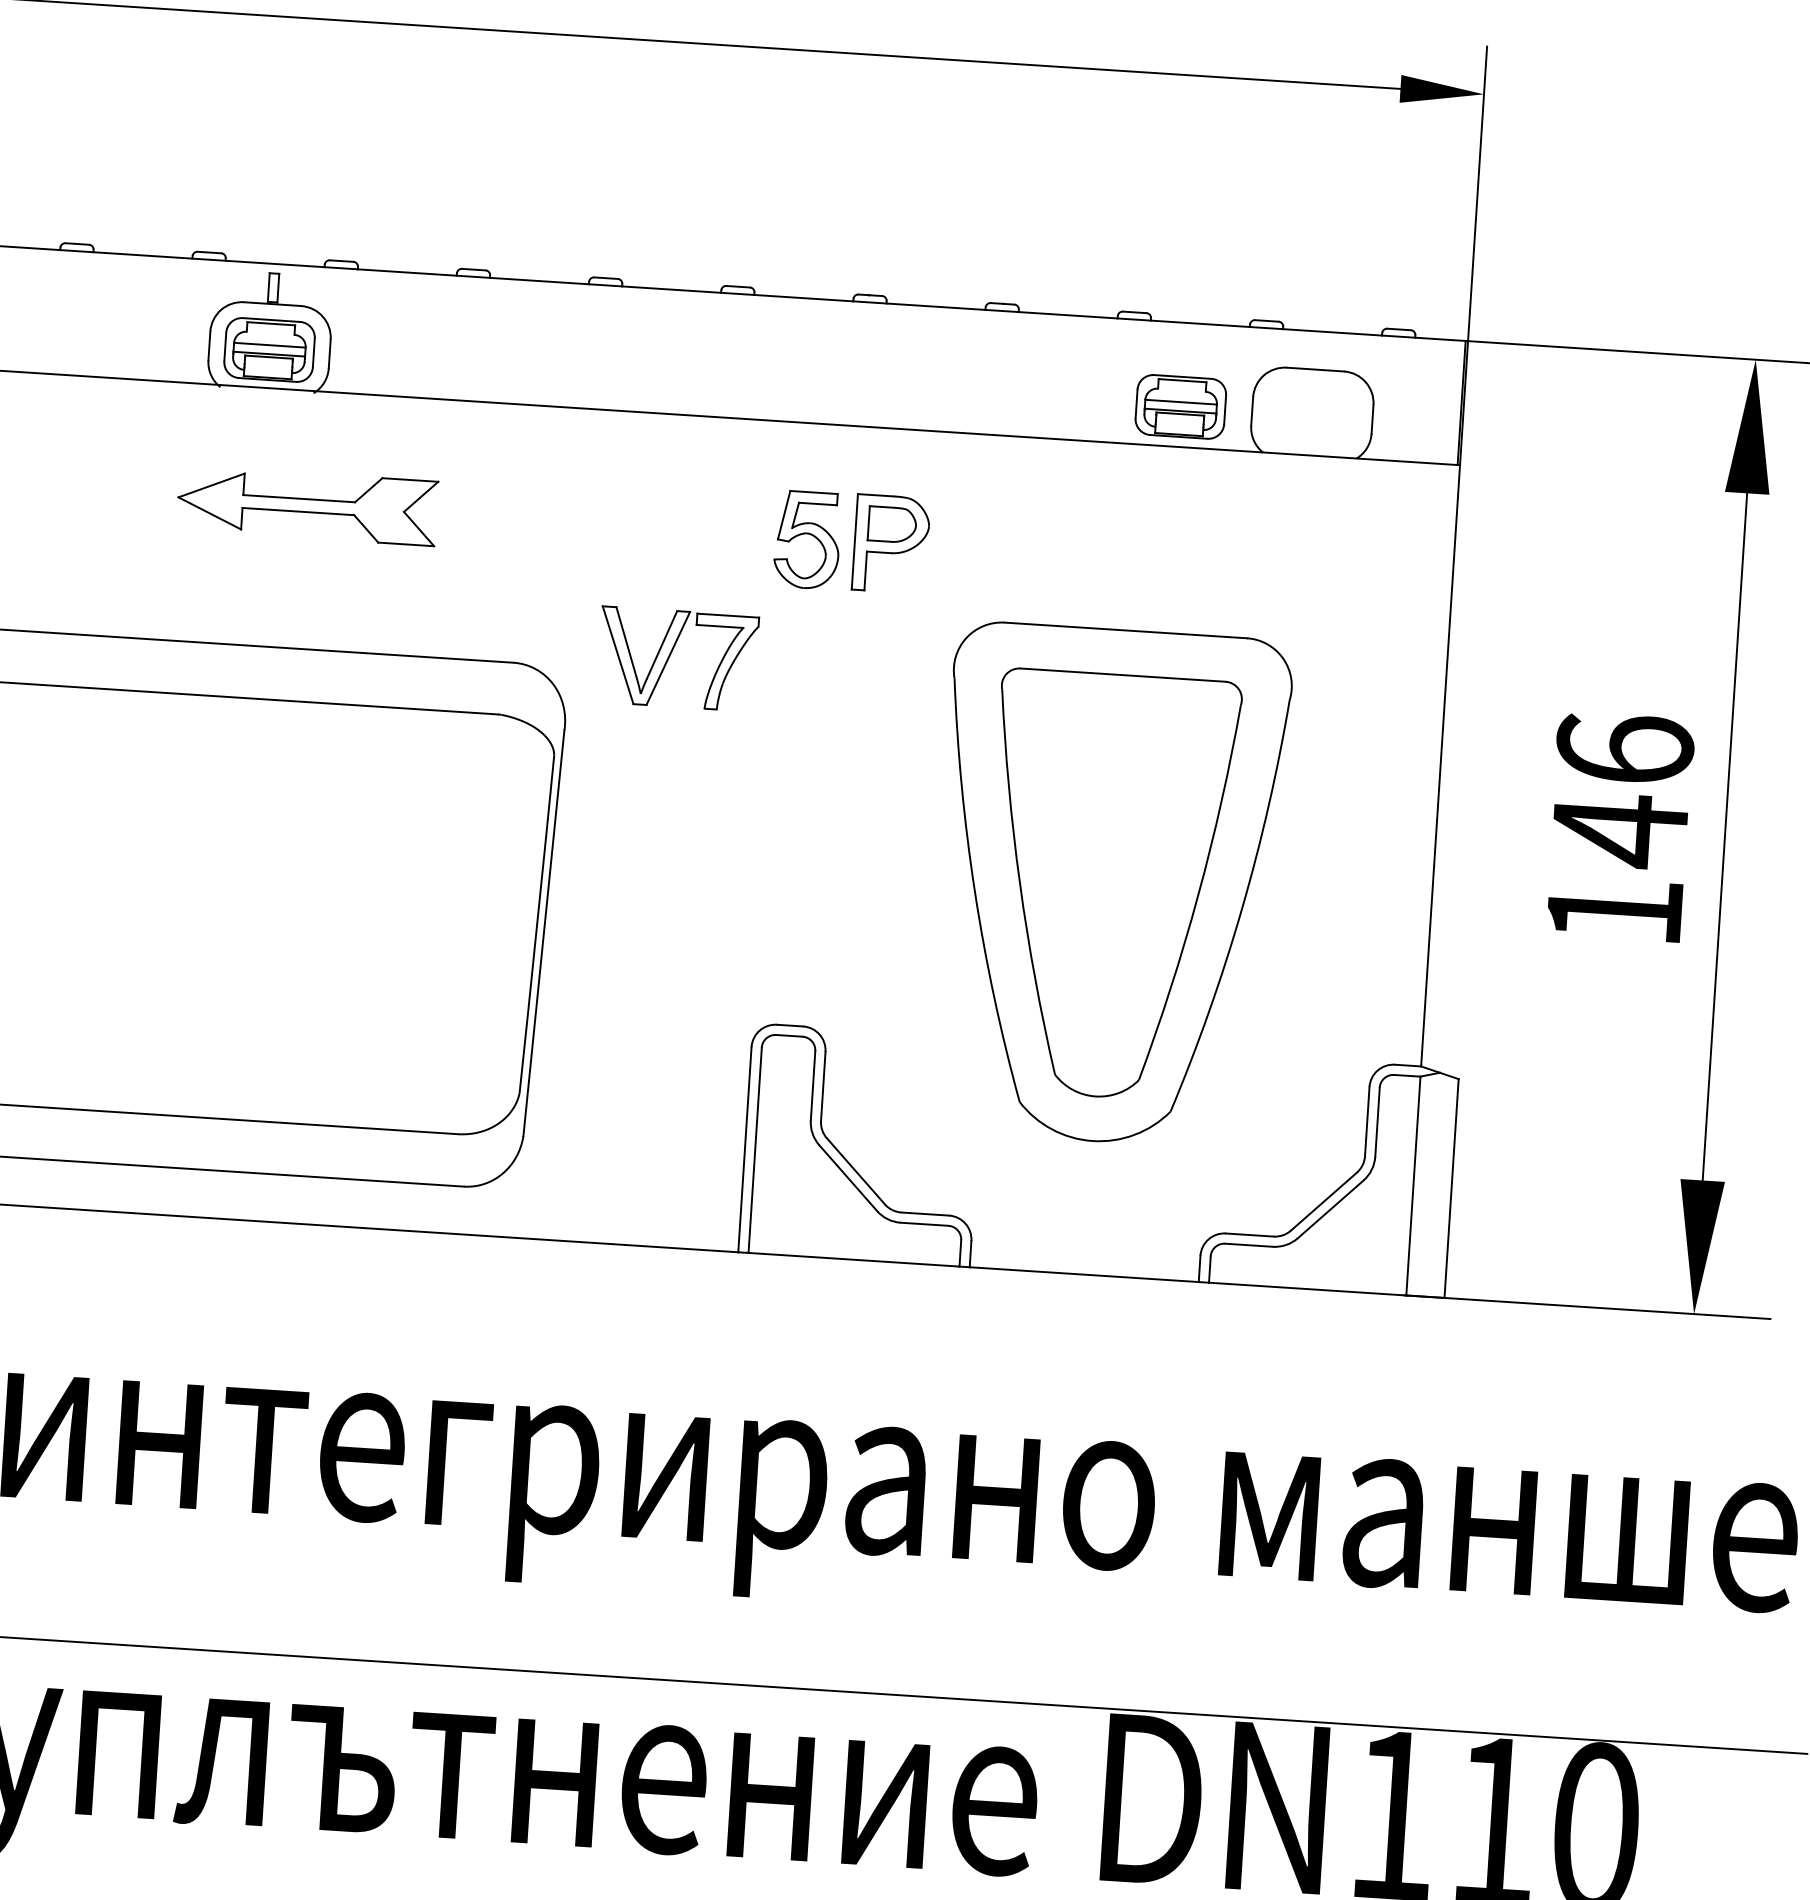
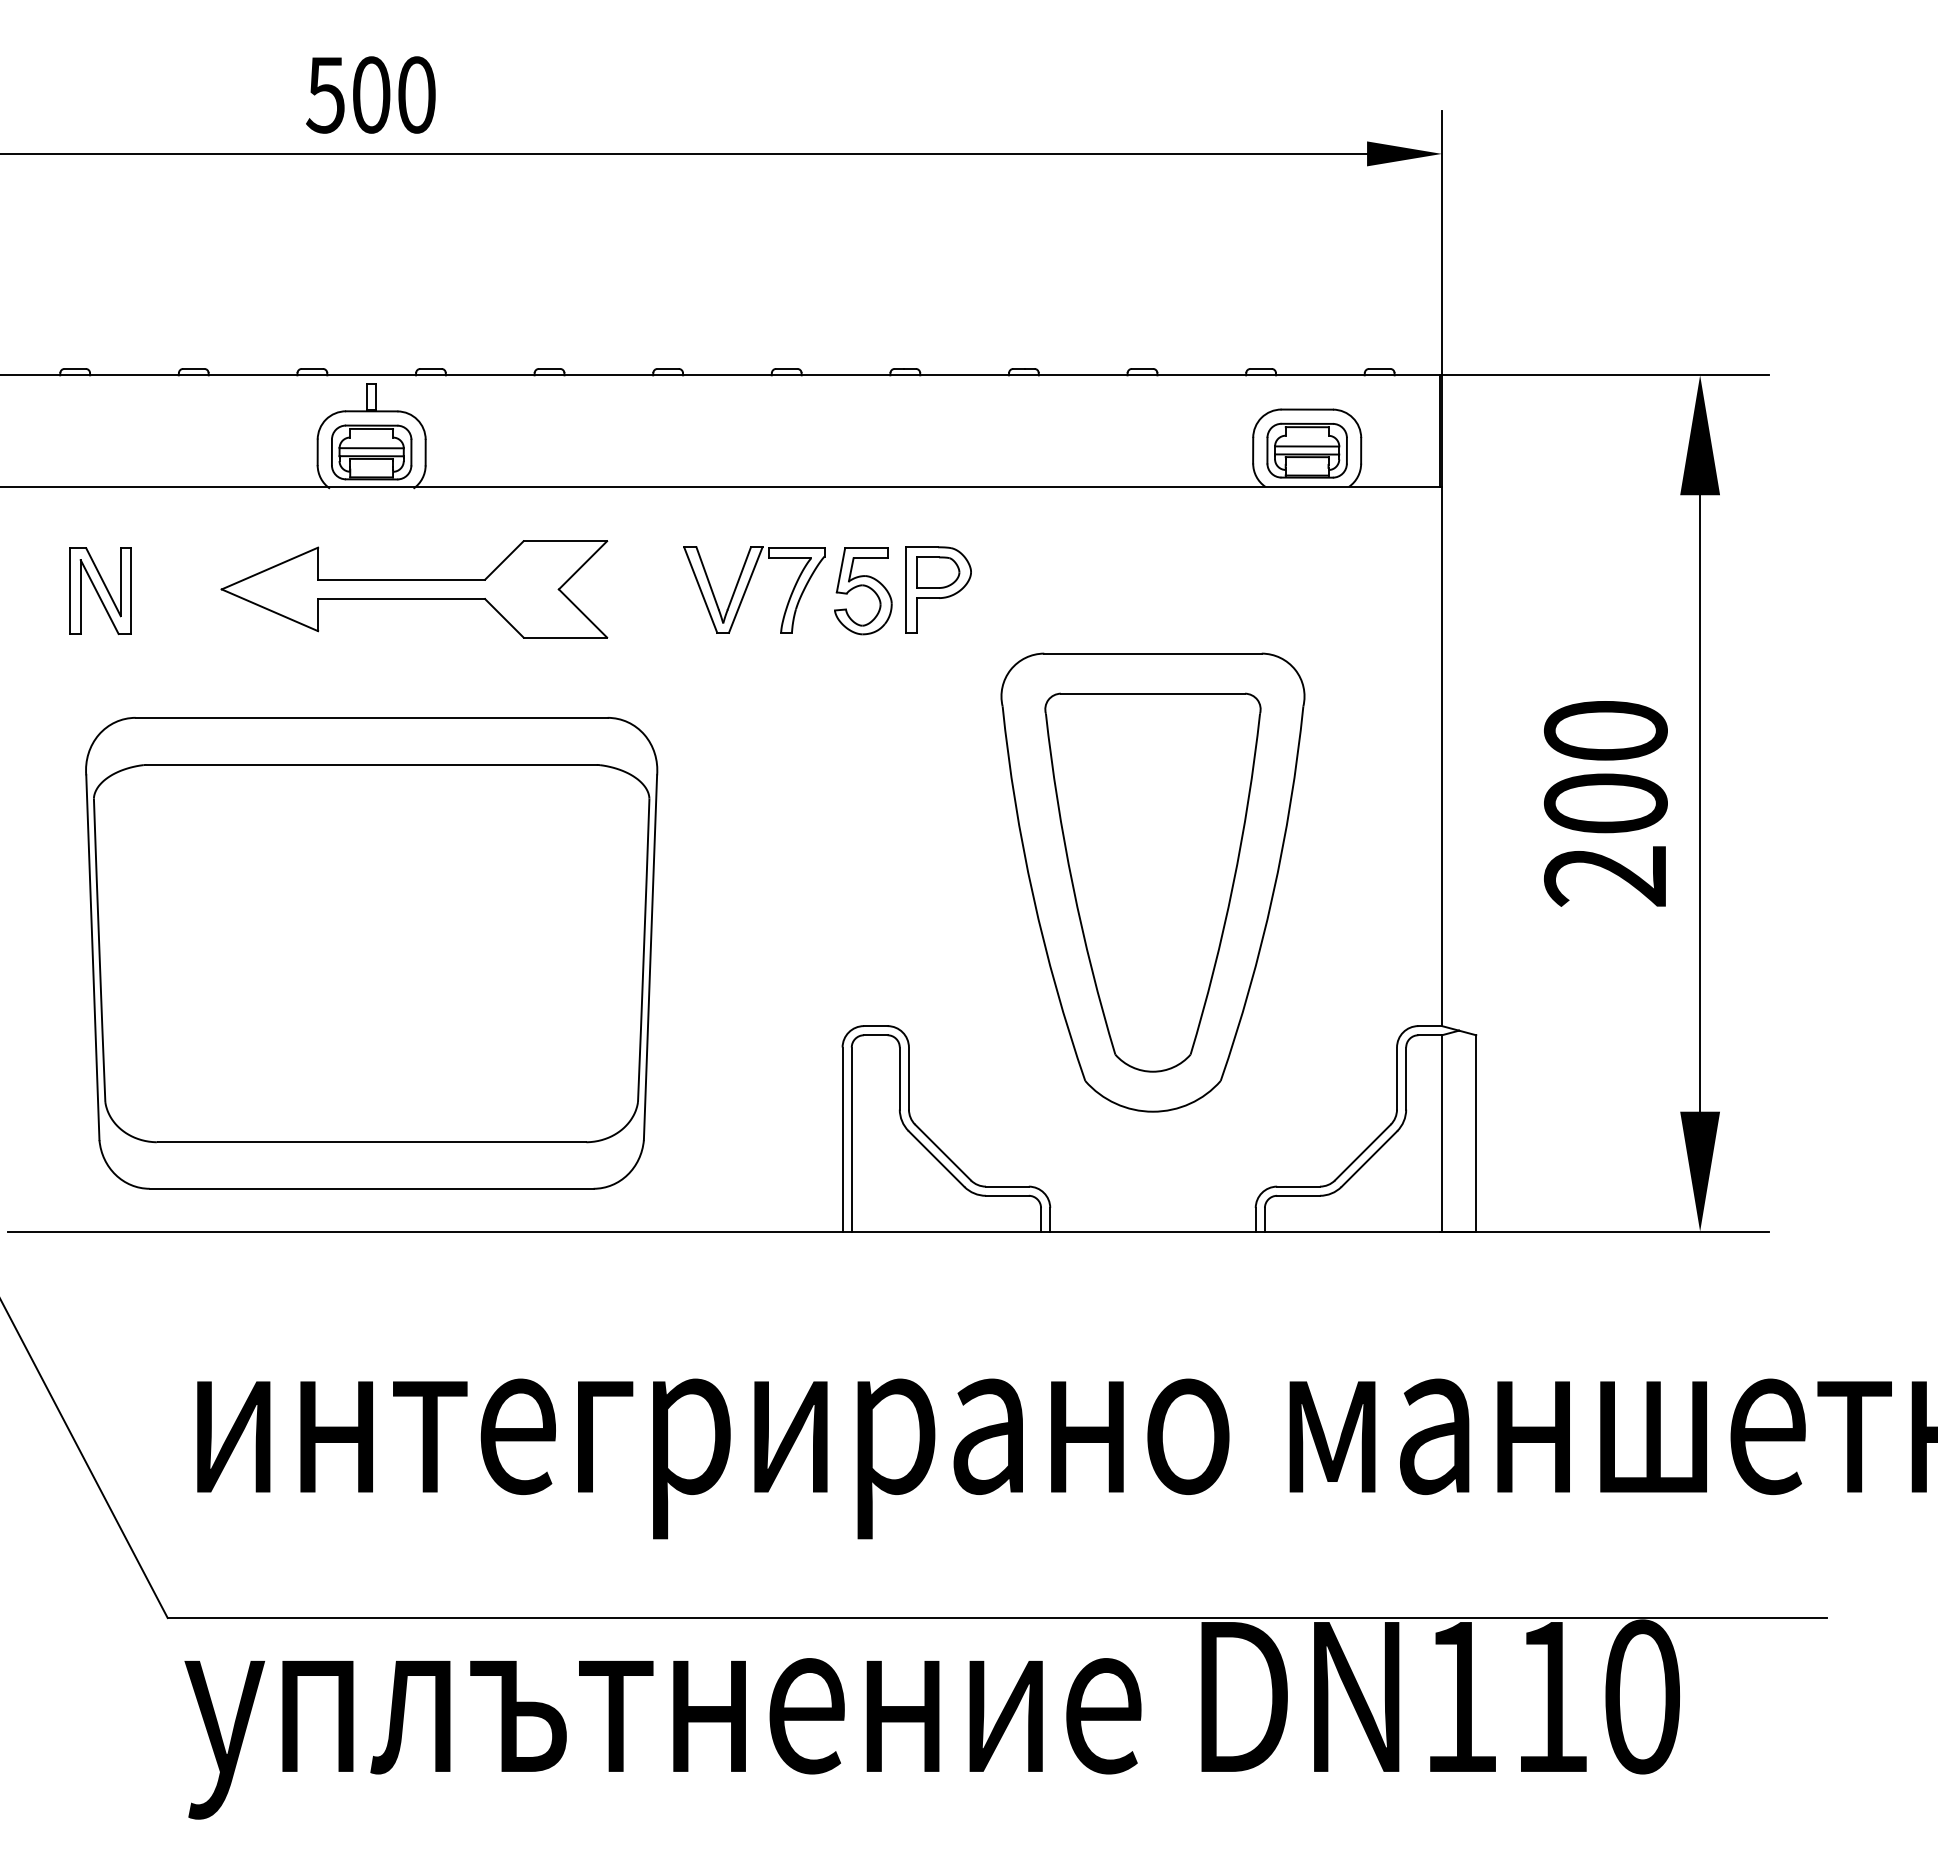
part: (1180, 406) -> (1306, 450), moved
part: (307, 505) -> (414, 589), size x1.67
part: (671, 654) -> (748, 586), moved
text: (1619, 830) -> (1605, 803), 146 -> 200

